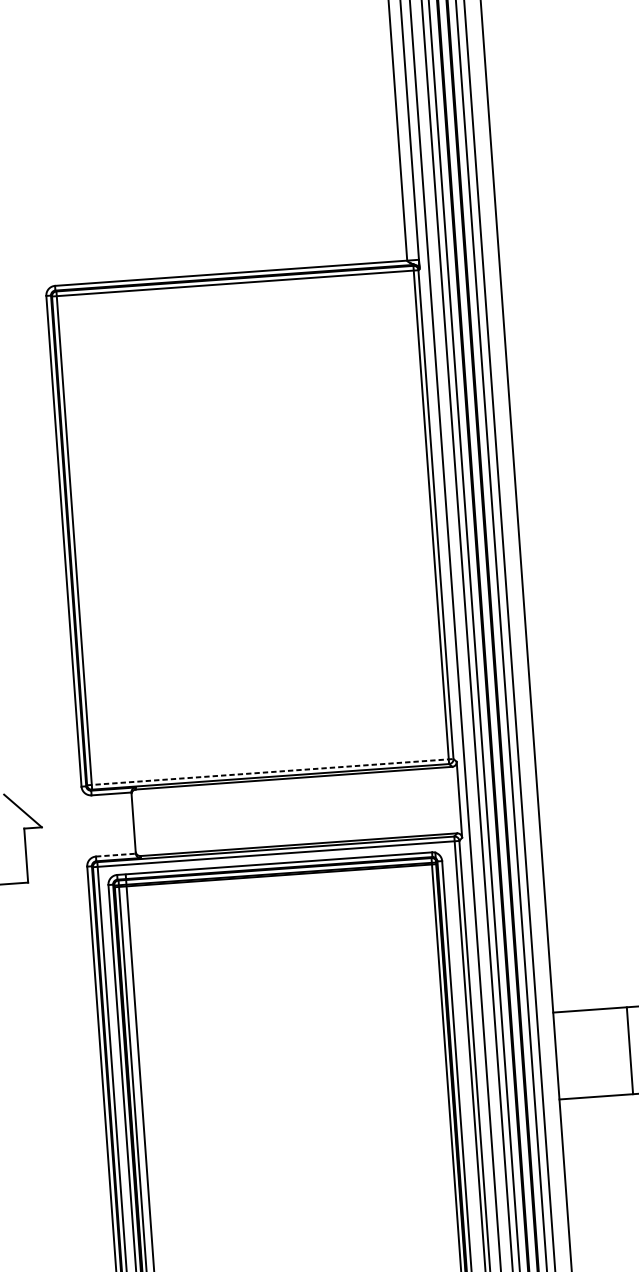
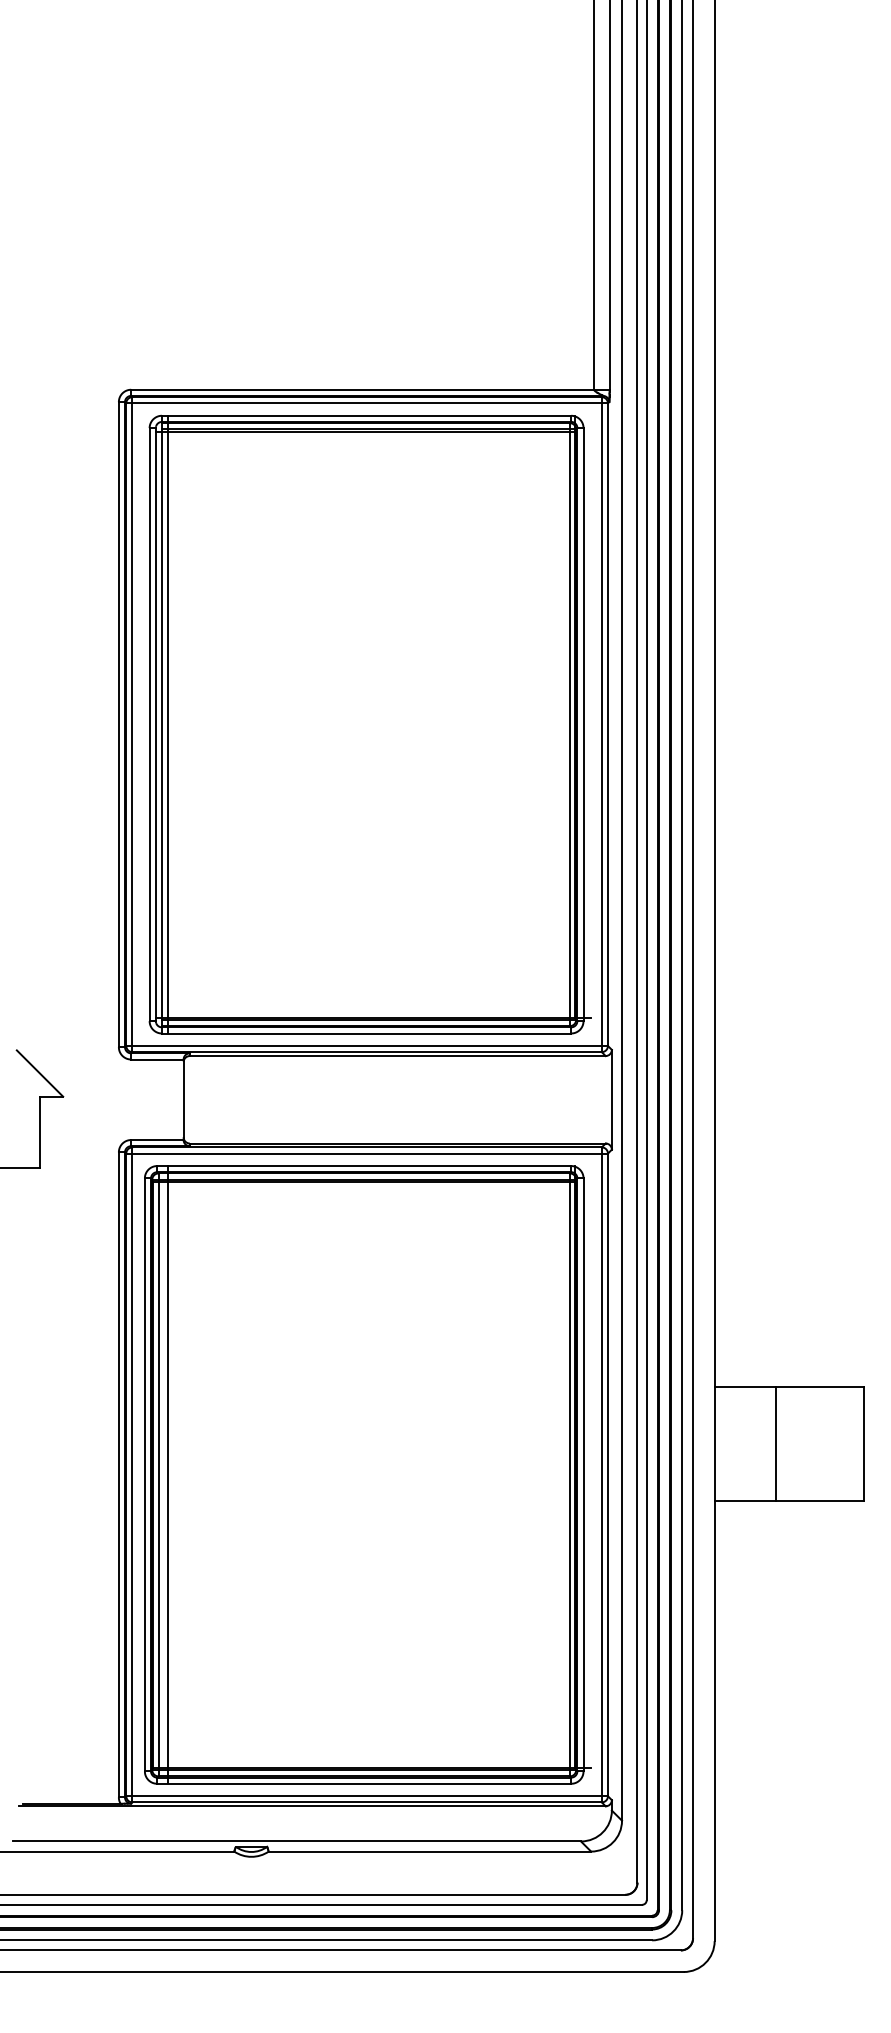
part: (254, 527) -> (369, 724), added
line: (270, 771) -> (367, 1045), dashed -> solid
line: (116, 855) -> (157, 1140), dashed -> solid
line: (630, 1050) -> (776, 1443), moved

